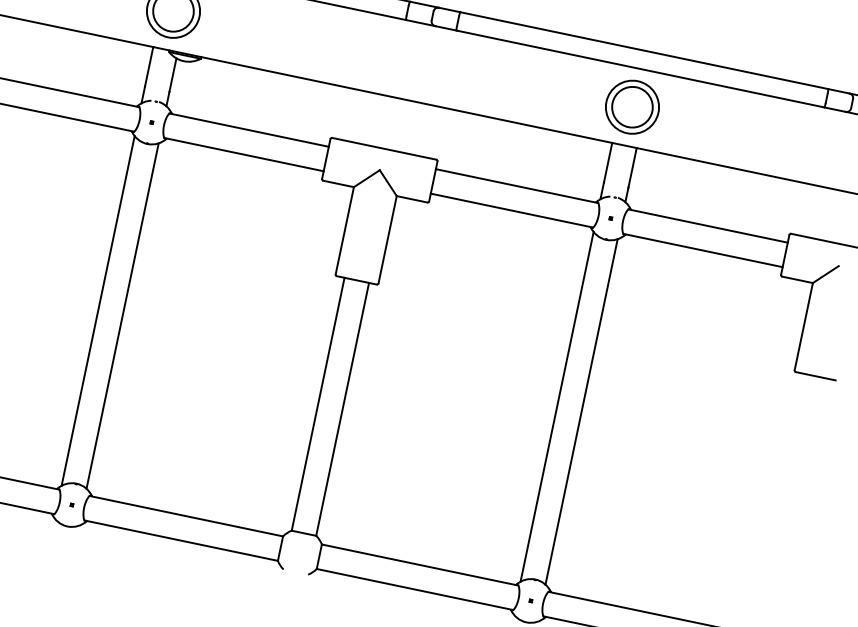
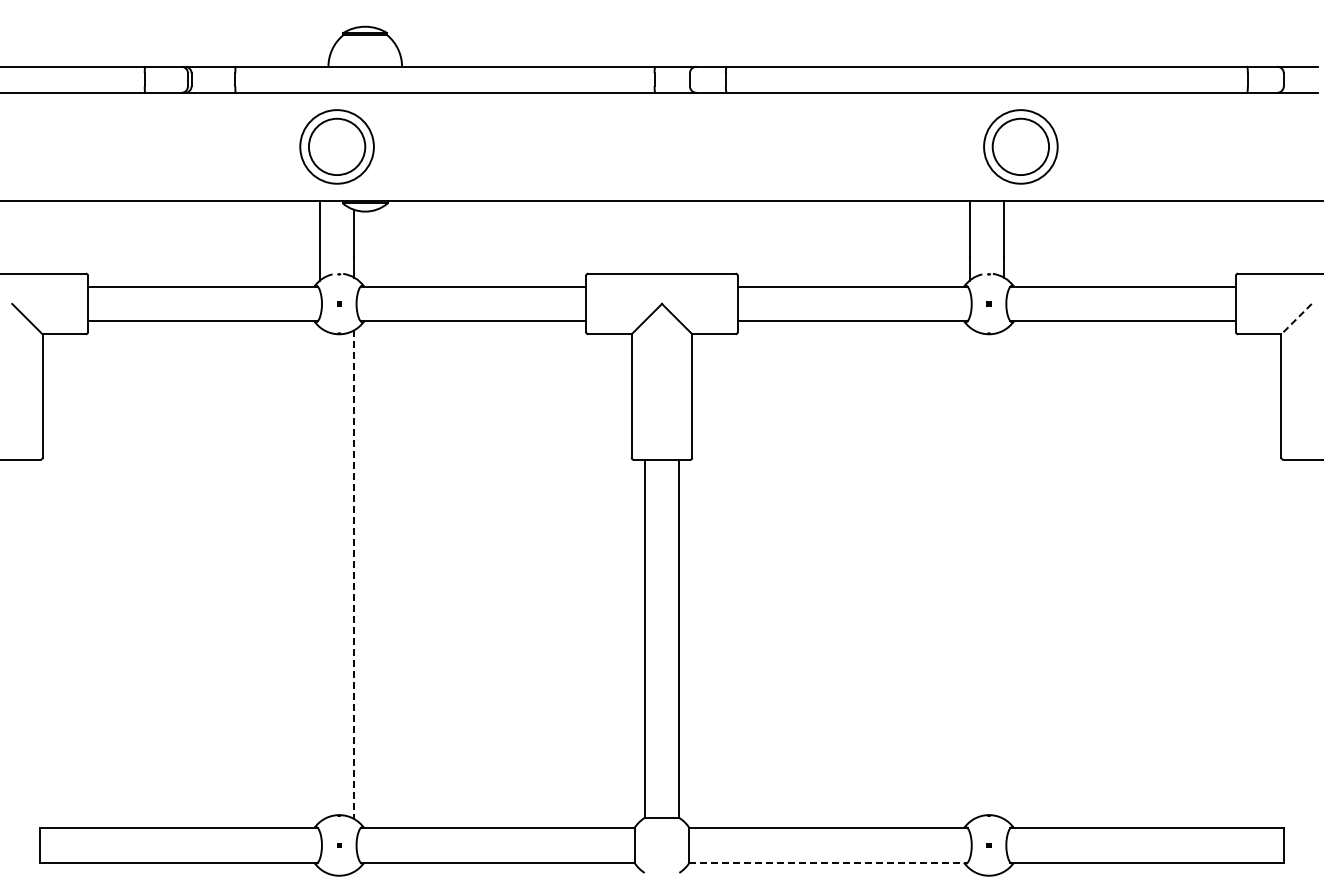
part: (632, 106) -> (1020, 146), moved
line: (825, 274) -> (1296, 319), solid -> dashed
line: (97, 310) -> (319, 574), removed
line: (122, 316) -> (354, 575), solid -> dashed
line: (557, 406) -> (969, 574), removed
line: (581, 411) -> (1004, 574), removed
line: (415, 589) -> (829, 862), solid -> dashed

